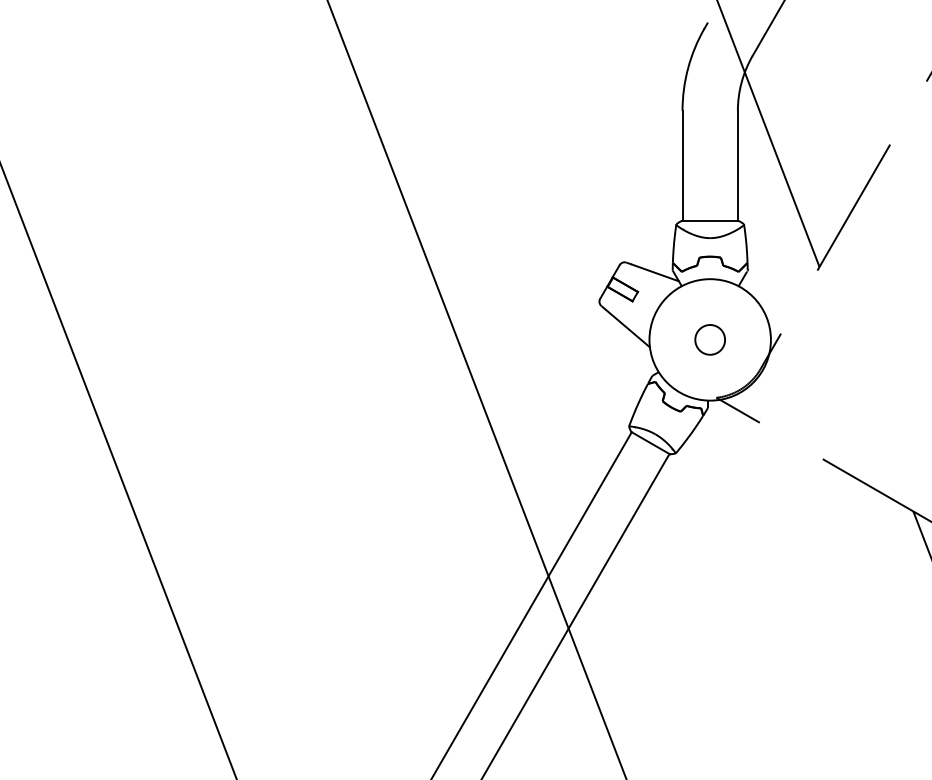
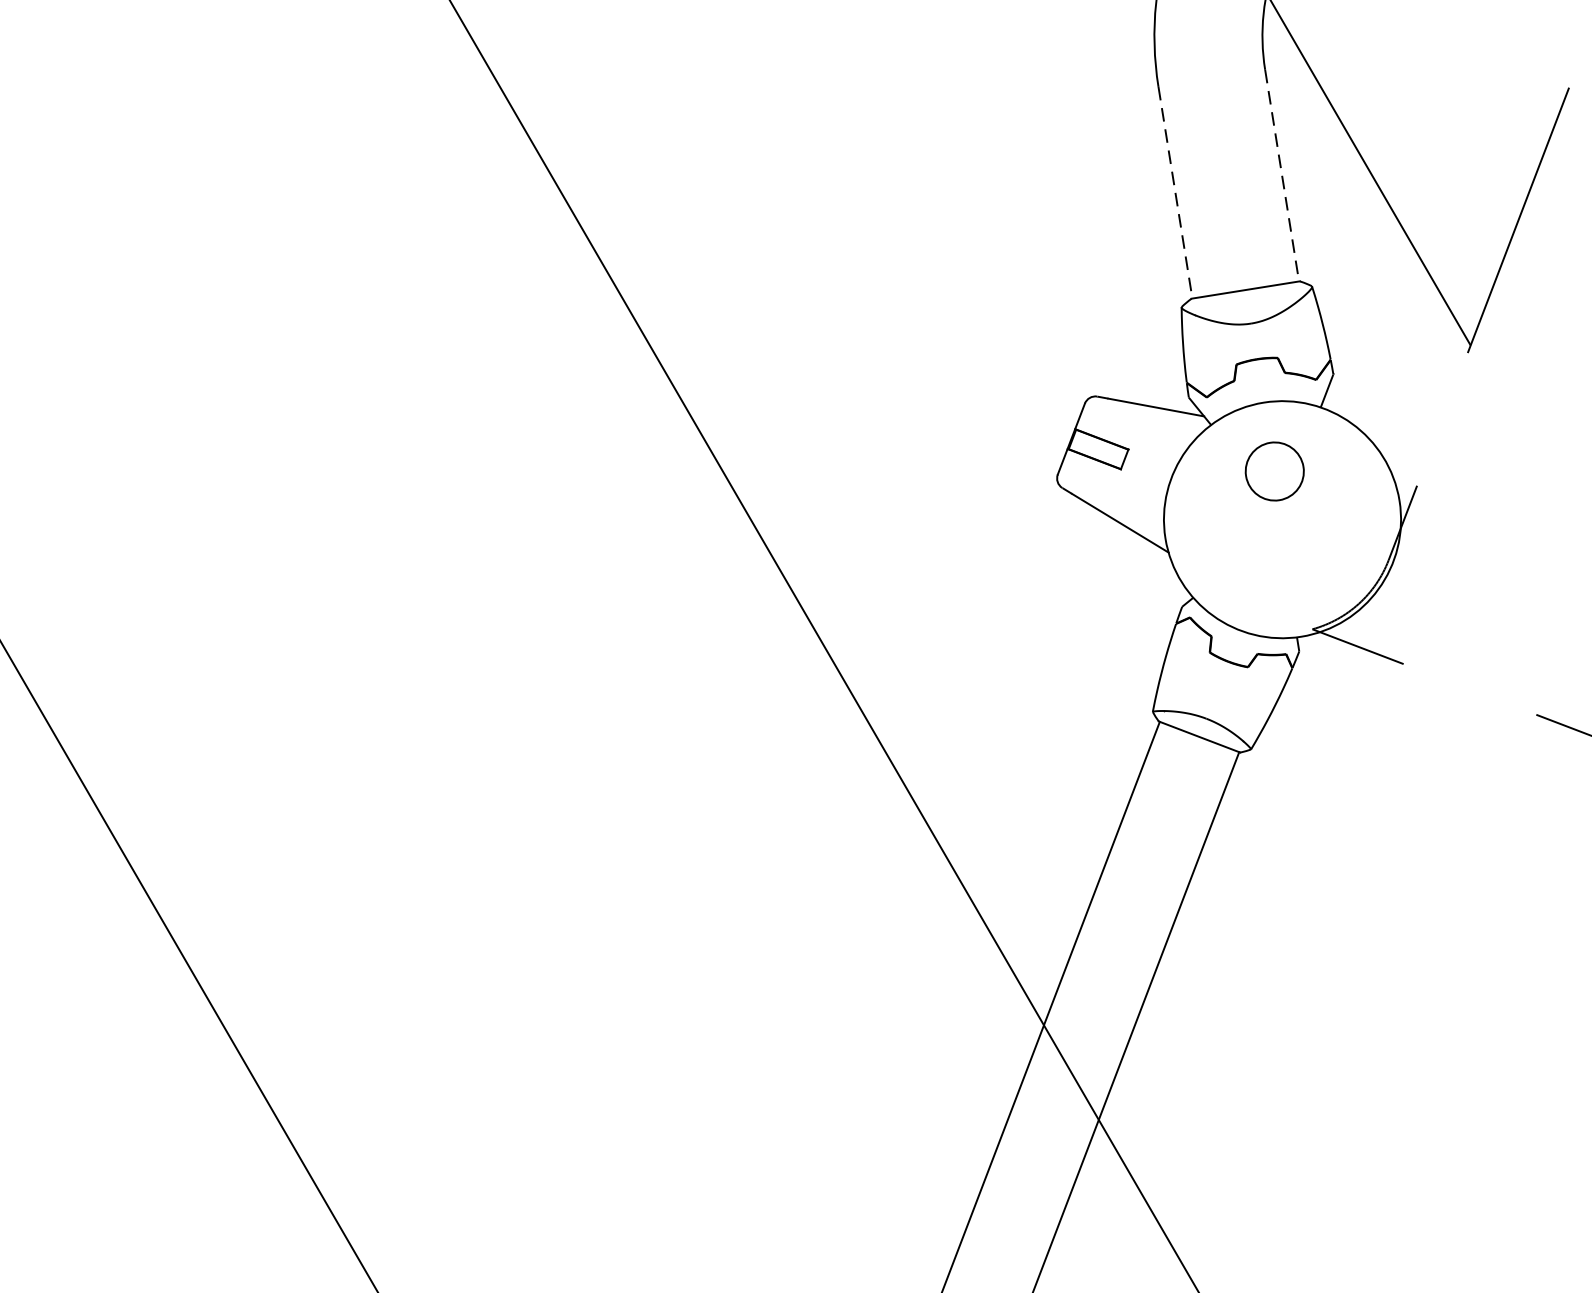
line: (682, 165) -> (1175, 192), solid -> dashed
line: (737, 165) -> (1281, 175), solid -> dashed
circle: (709, 339) -> (1273, 470), moved

